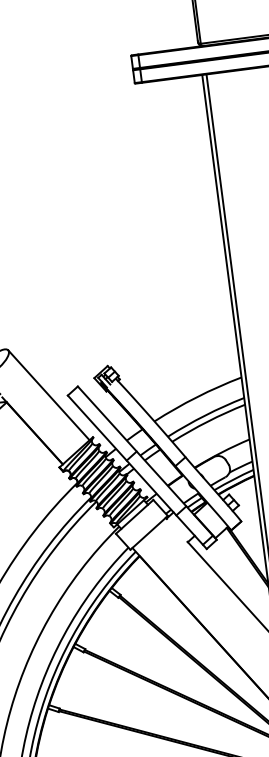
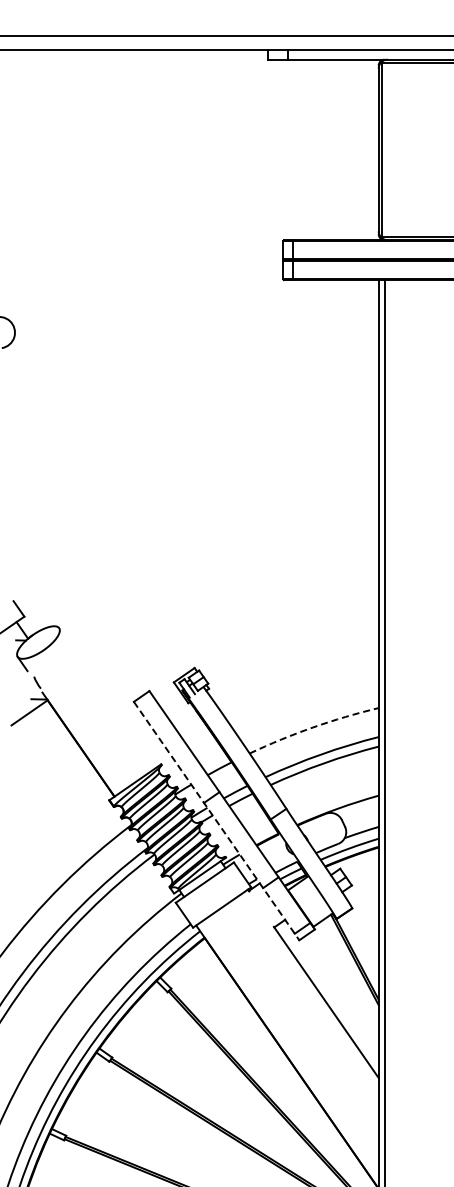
line: (48, 394) -> (107, 697), removed
arc: (197, 397) -> (313, 727), solid -> dashed
line: (137, 472) -> (216, 821), solid -> dashed

